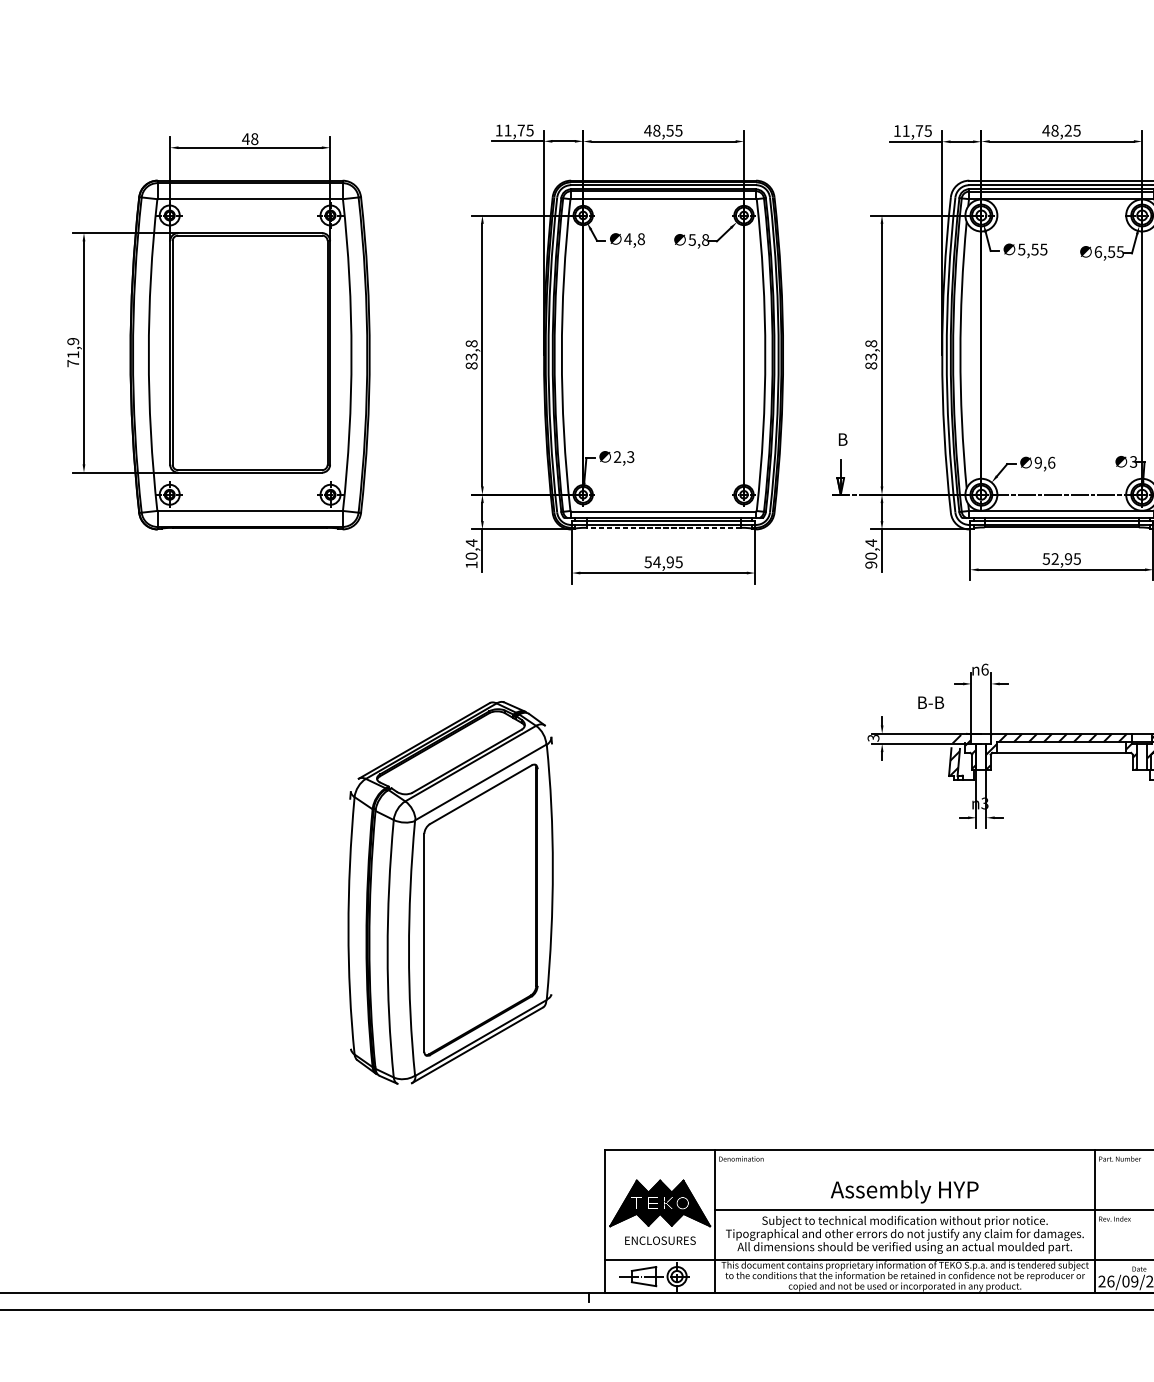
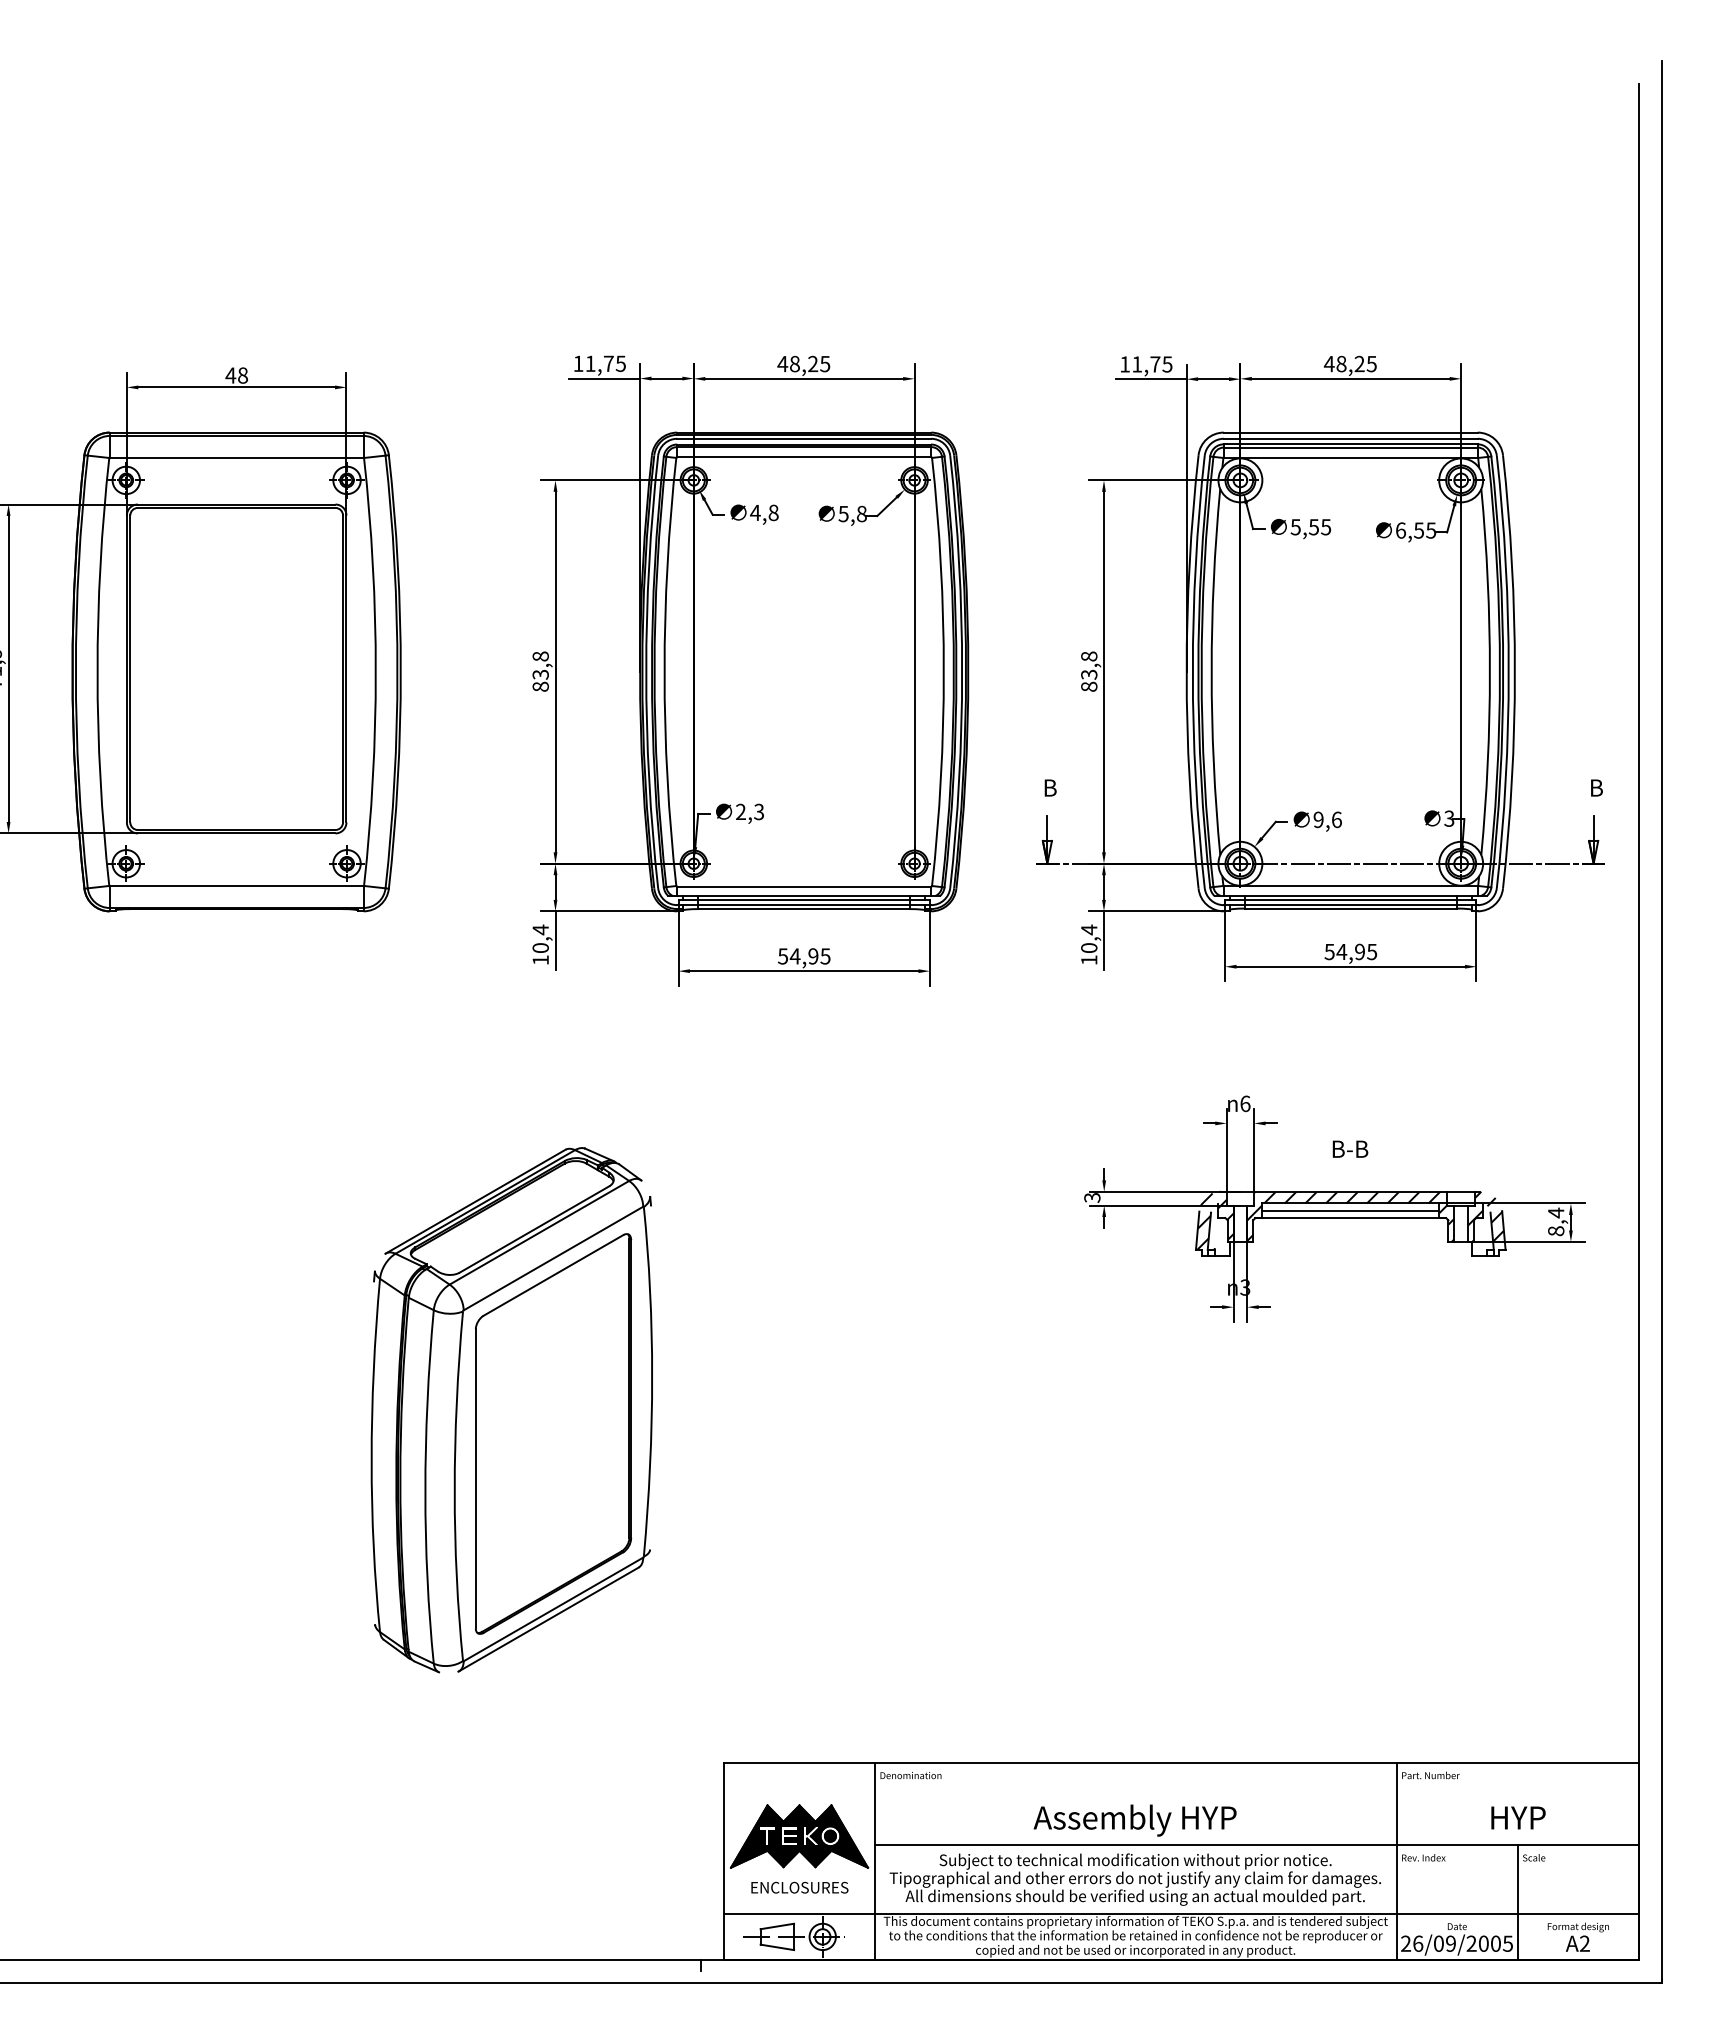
text: (670, 130) -> (813, 363), 48,55 -> 48,25
line: (663, 528) -> (804, 909), dashed -> solid
text: (1055, 558) -> (1341, 951), 52,95 -> 54,95
text: (871, 565) -> (1089, 960), 90,4 -> 10,4
text: (931, 702) -> (1350, 1148), moved
line: (1061, 747) -> (1350, 1210), added

